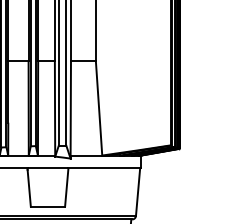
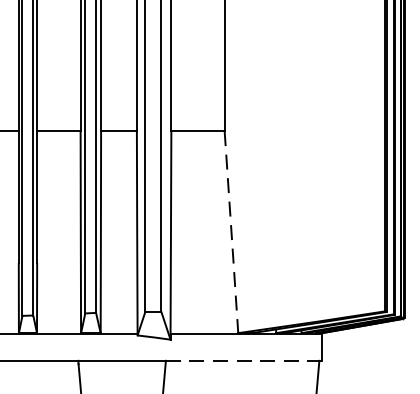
line: (99, 109) -> (232, 234), solid -> dashed
line: (105, 168) -> (245, 360), solid -> dashed

